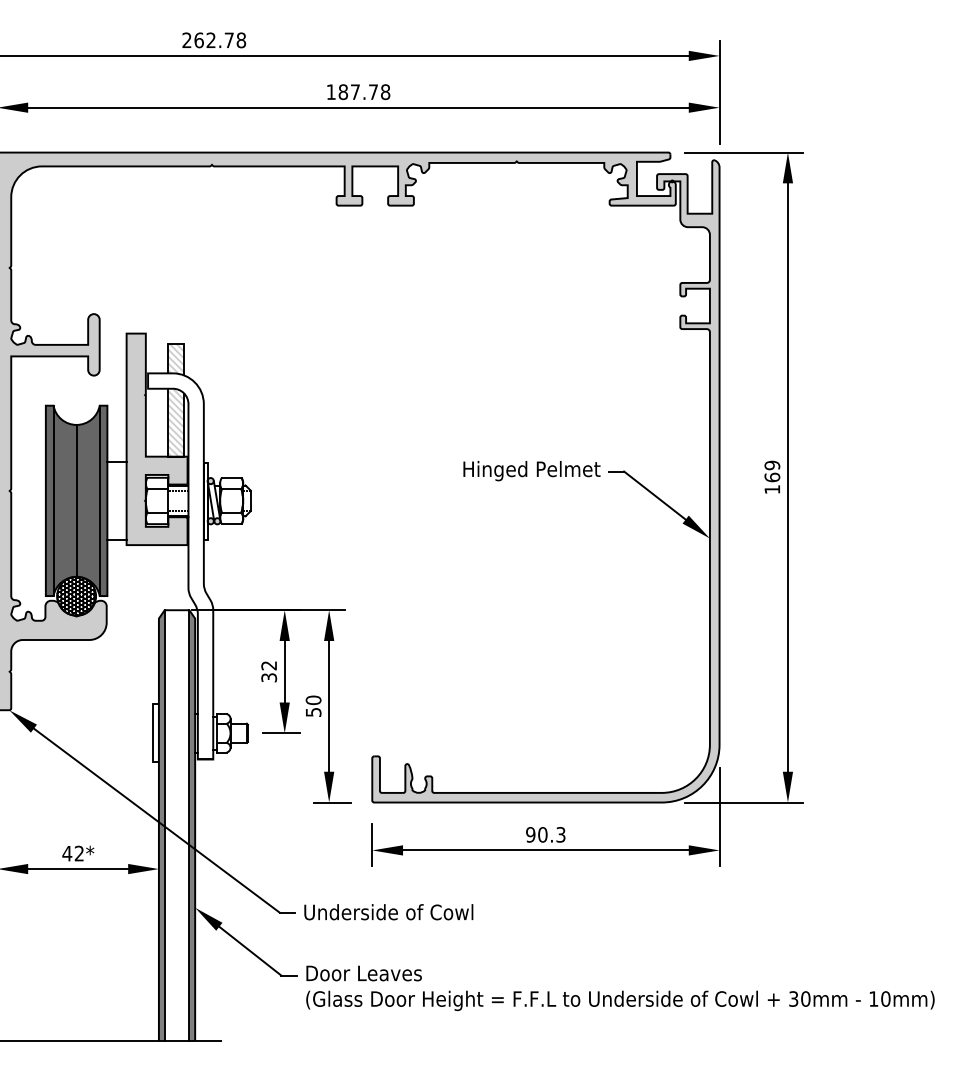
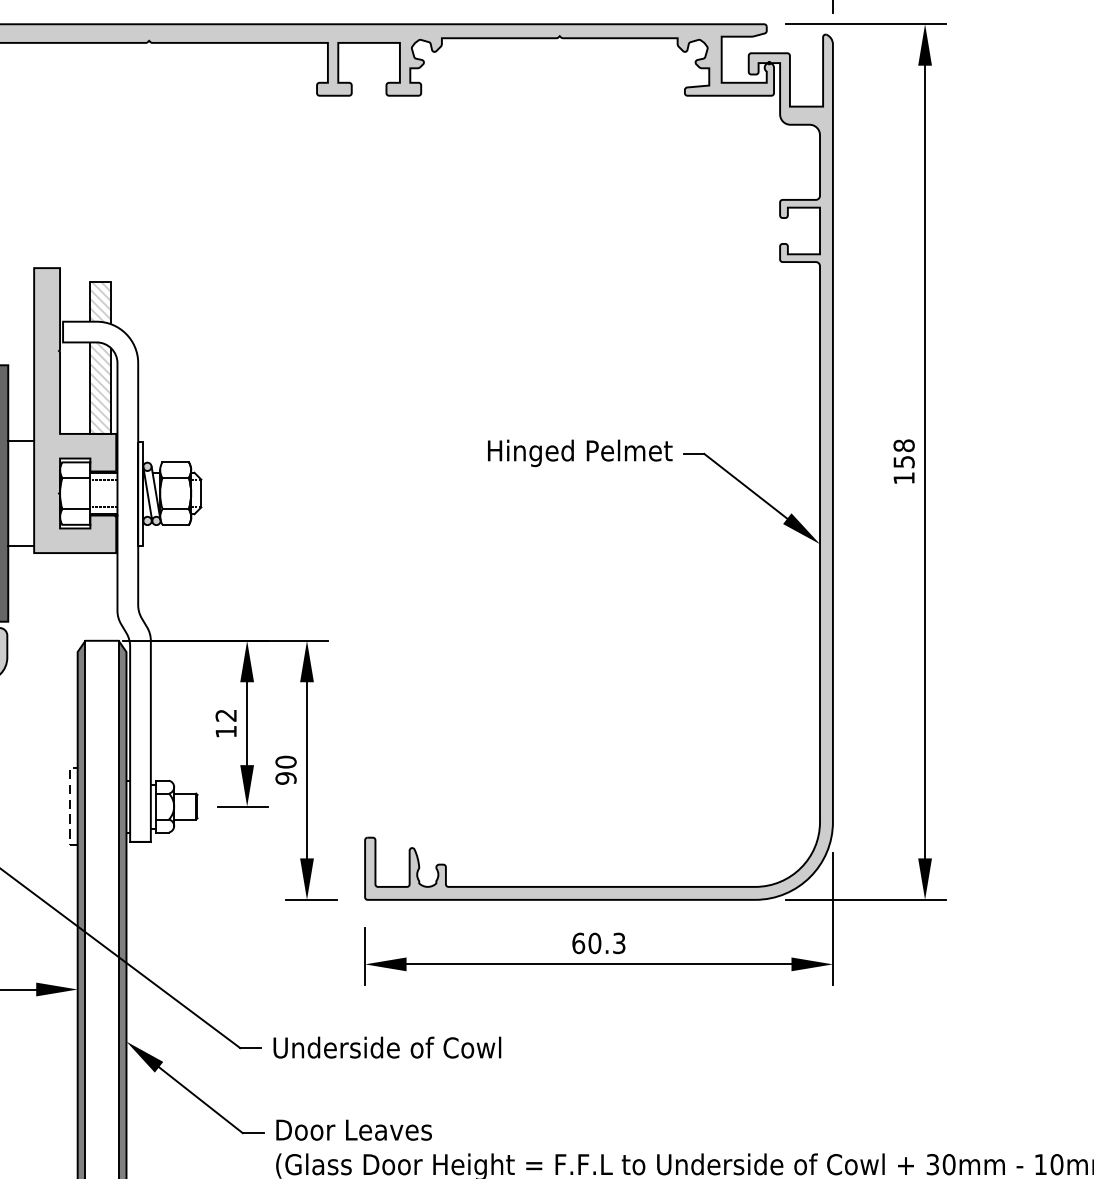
text: (772, 471) -> (904, 453), 169 -> 158
text: (269, 677) -> (226, 731), 32 -> 12
text: (313, 712) -> (285, 778), 50 -> 90
line: (152, 733) -> (69, 806), solid -> dashed
text: (530, 834) -> (578, 942), 90.3 -> 60.3

